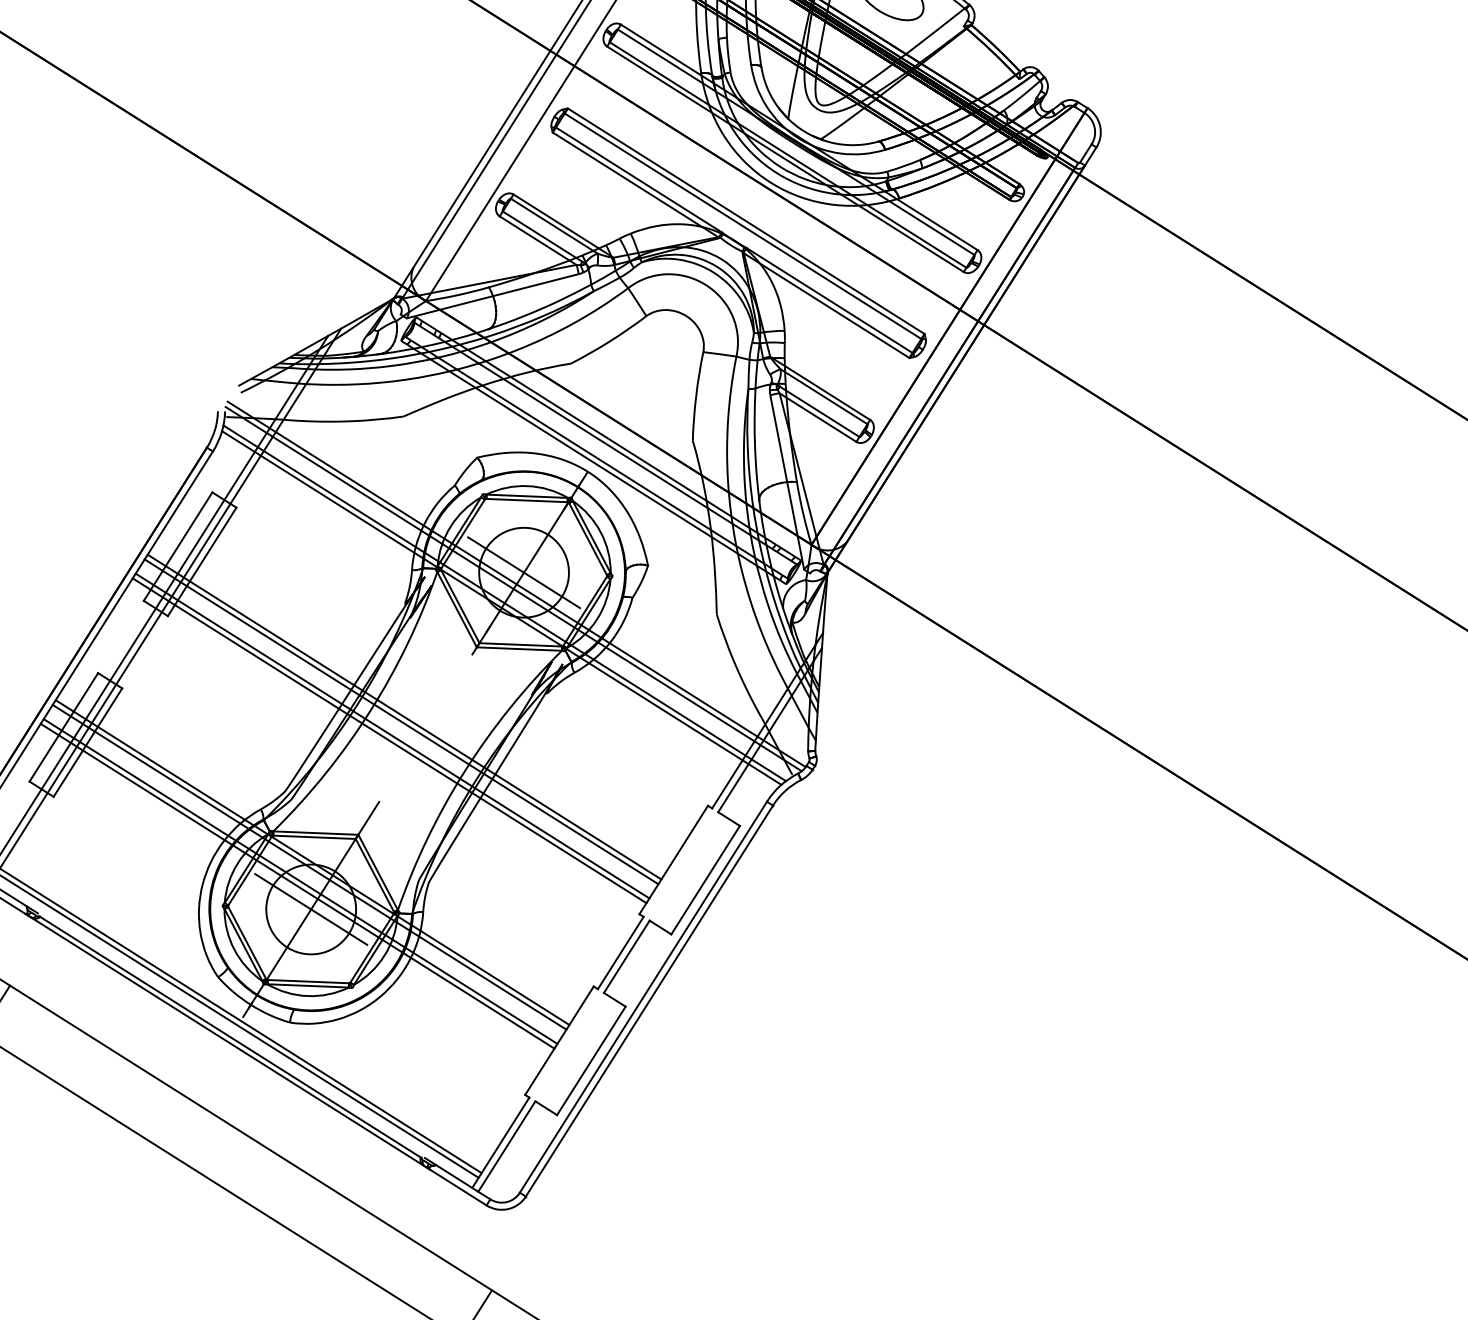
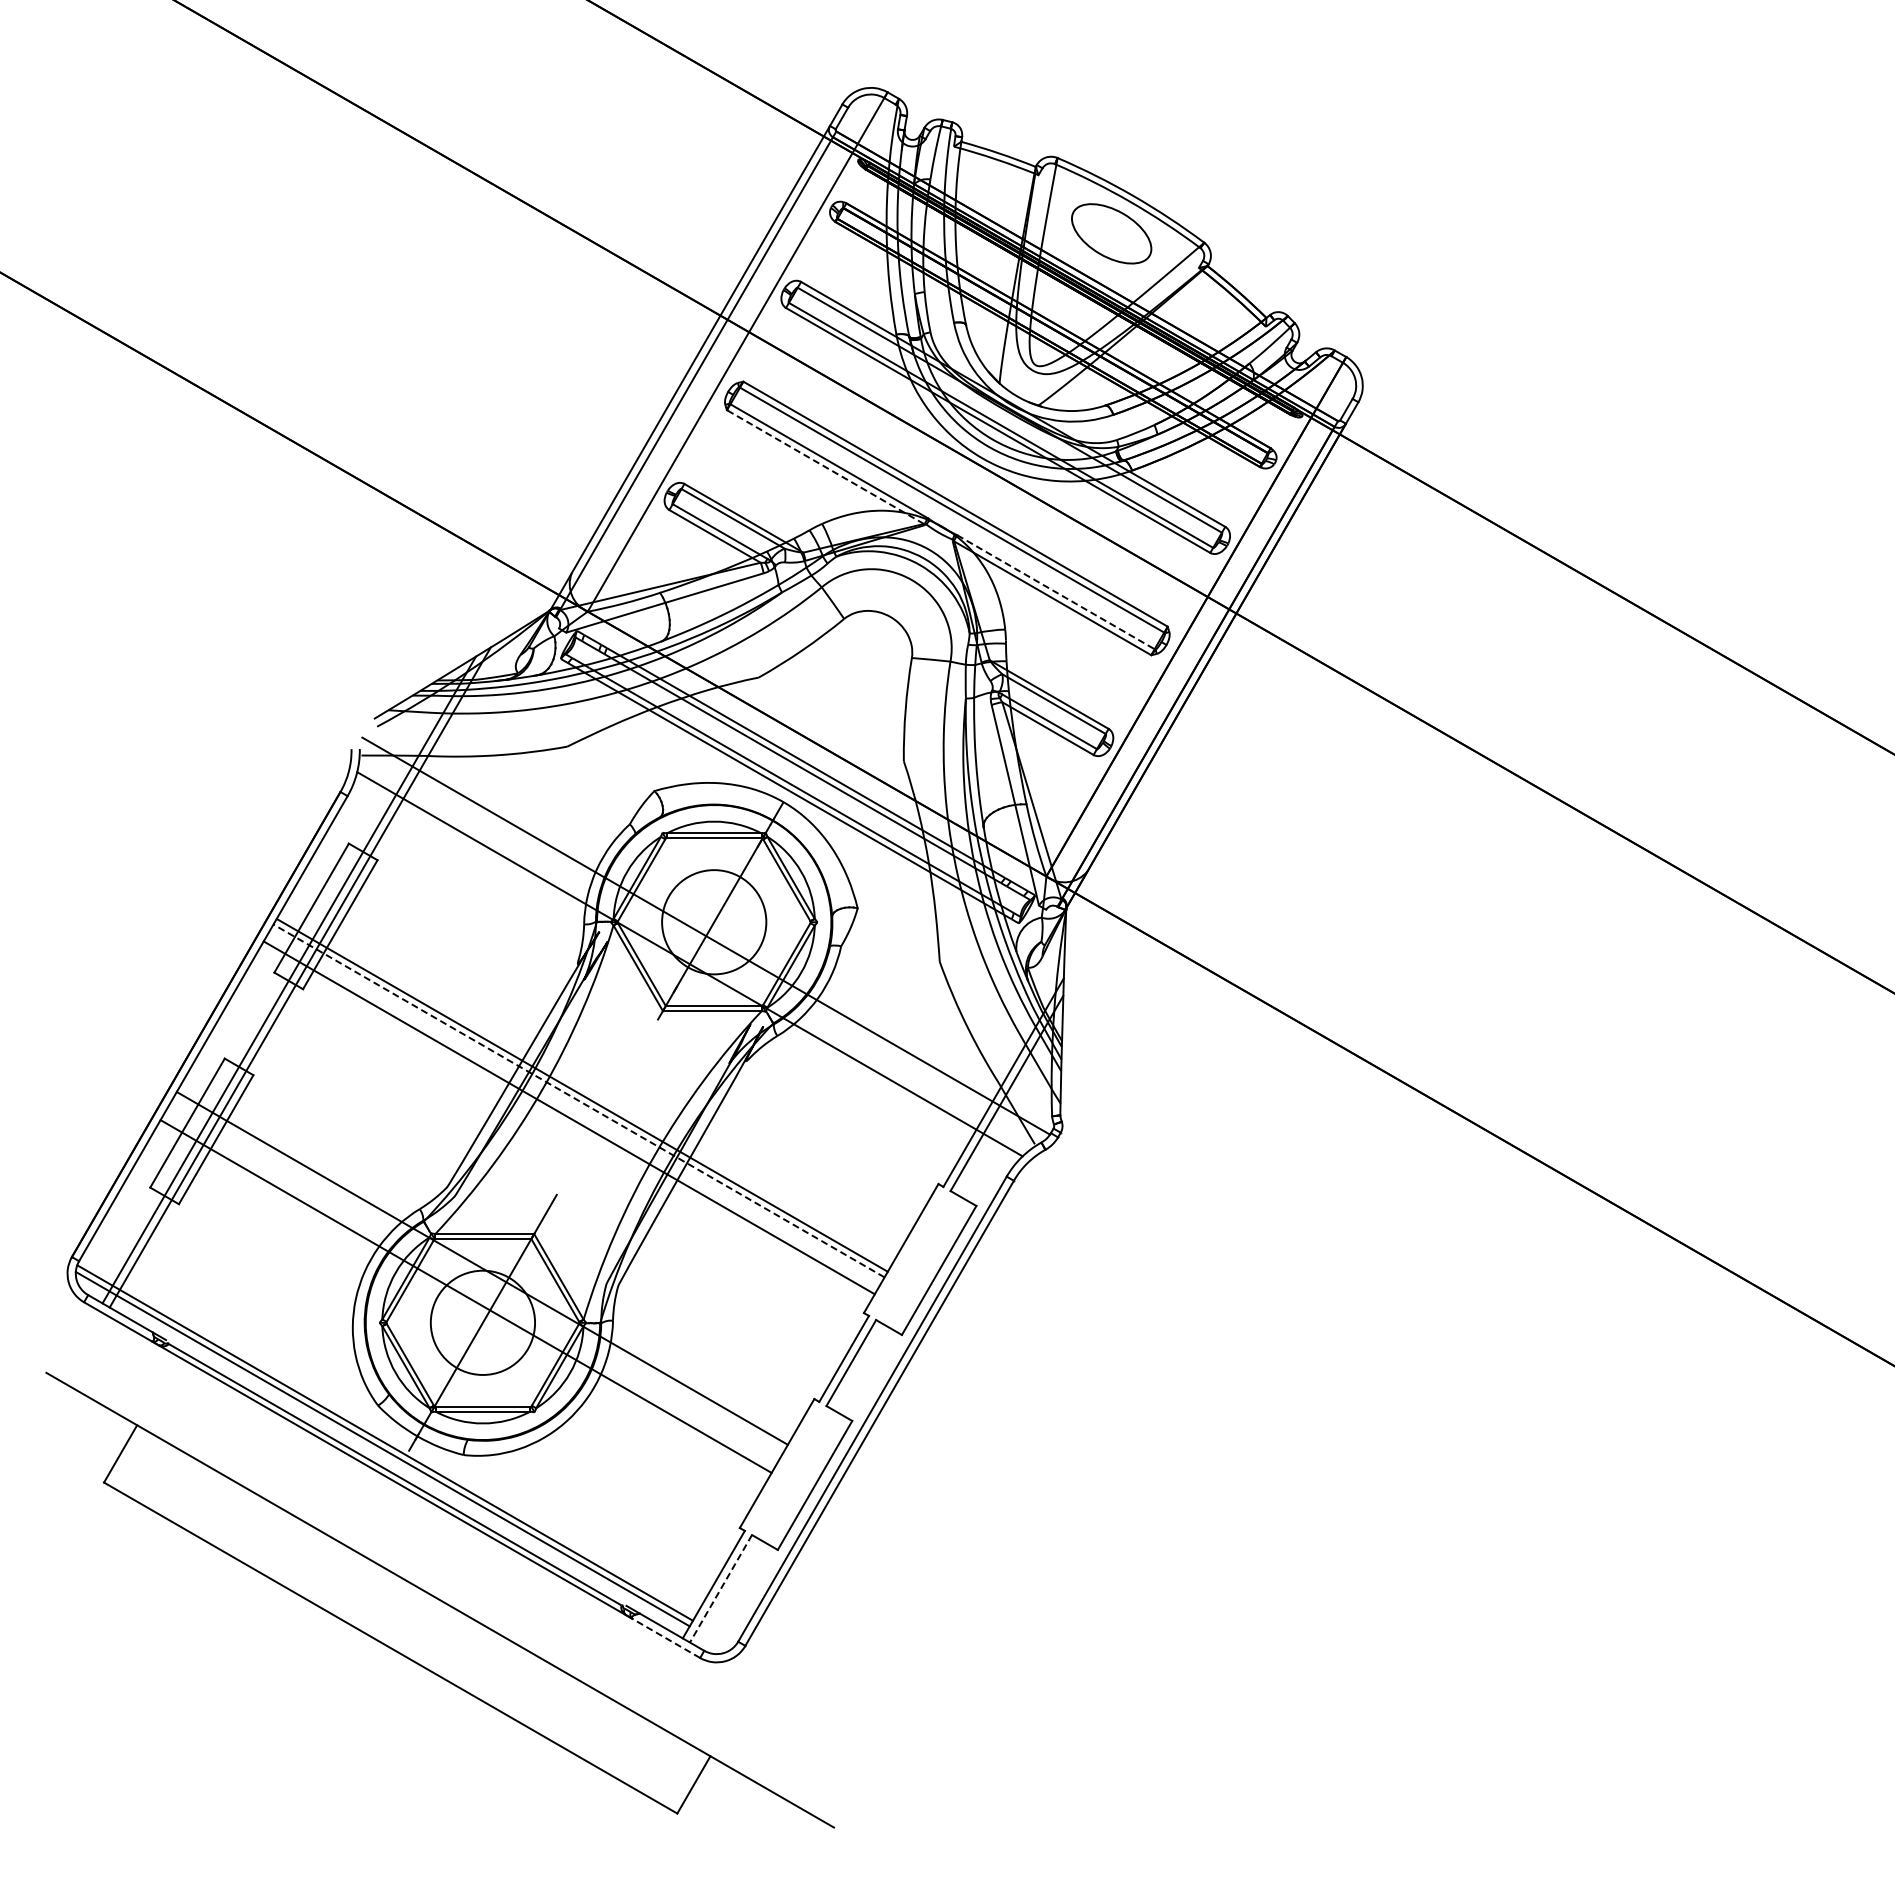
line: (635, 185) -> (825, 467), solid -> dashed
line: (829, 300) -> (1055, 592), solid -> dashed
line: (523, 572) -> (713, 921), removed
line: (513, 588) -> (702, 941), removed
line: (504, 603) -> (692, 958), removed
line: (401, 721) -> (579, 1100), solid -> dashed
line: (389, 740) -> (565, 1123), removed
line: (309, 866) -> (478, 1273), removed
line: (299, 881) -> (468, 1290), removed
line: (310, 909) -> (482, 1322), removed
line: (506, 1147) -> (720, 1589), solid -> dashed
line: (458, 1187) -> (666, 1638), solid -> dashed

